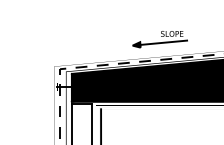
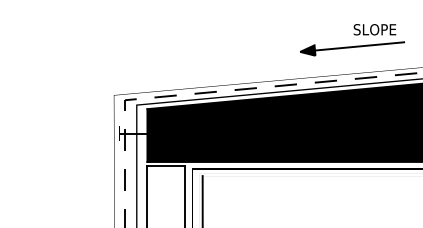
part: (159, 39) -> (351, 40), moved

